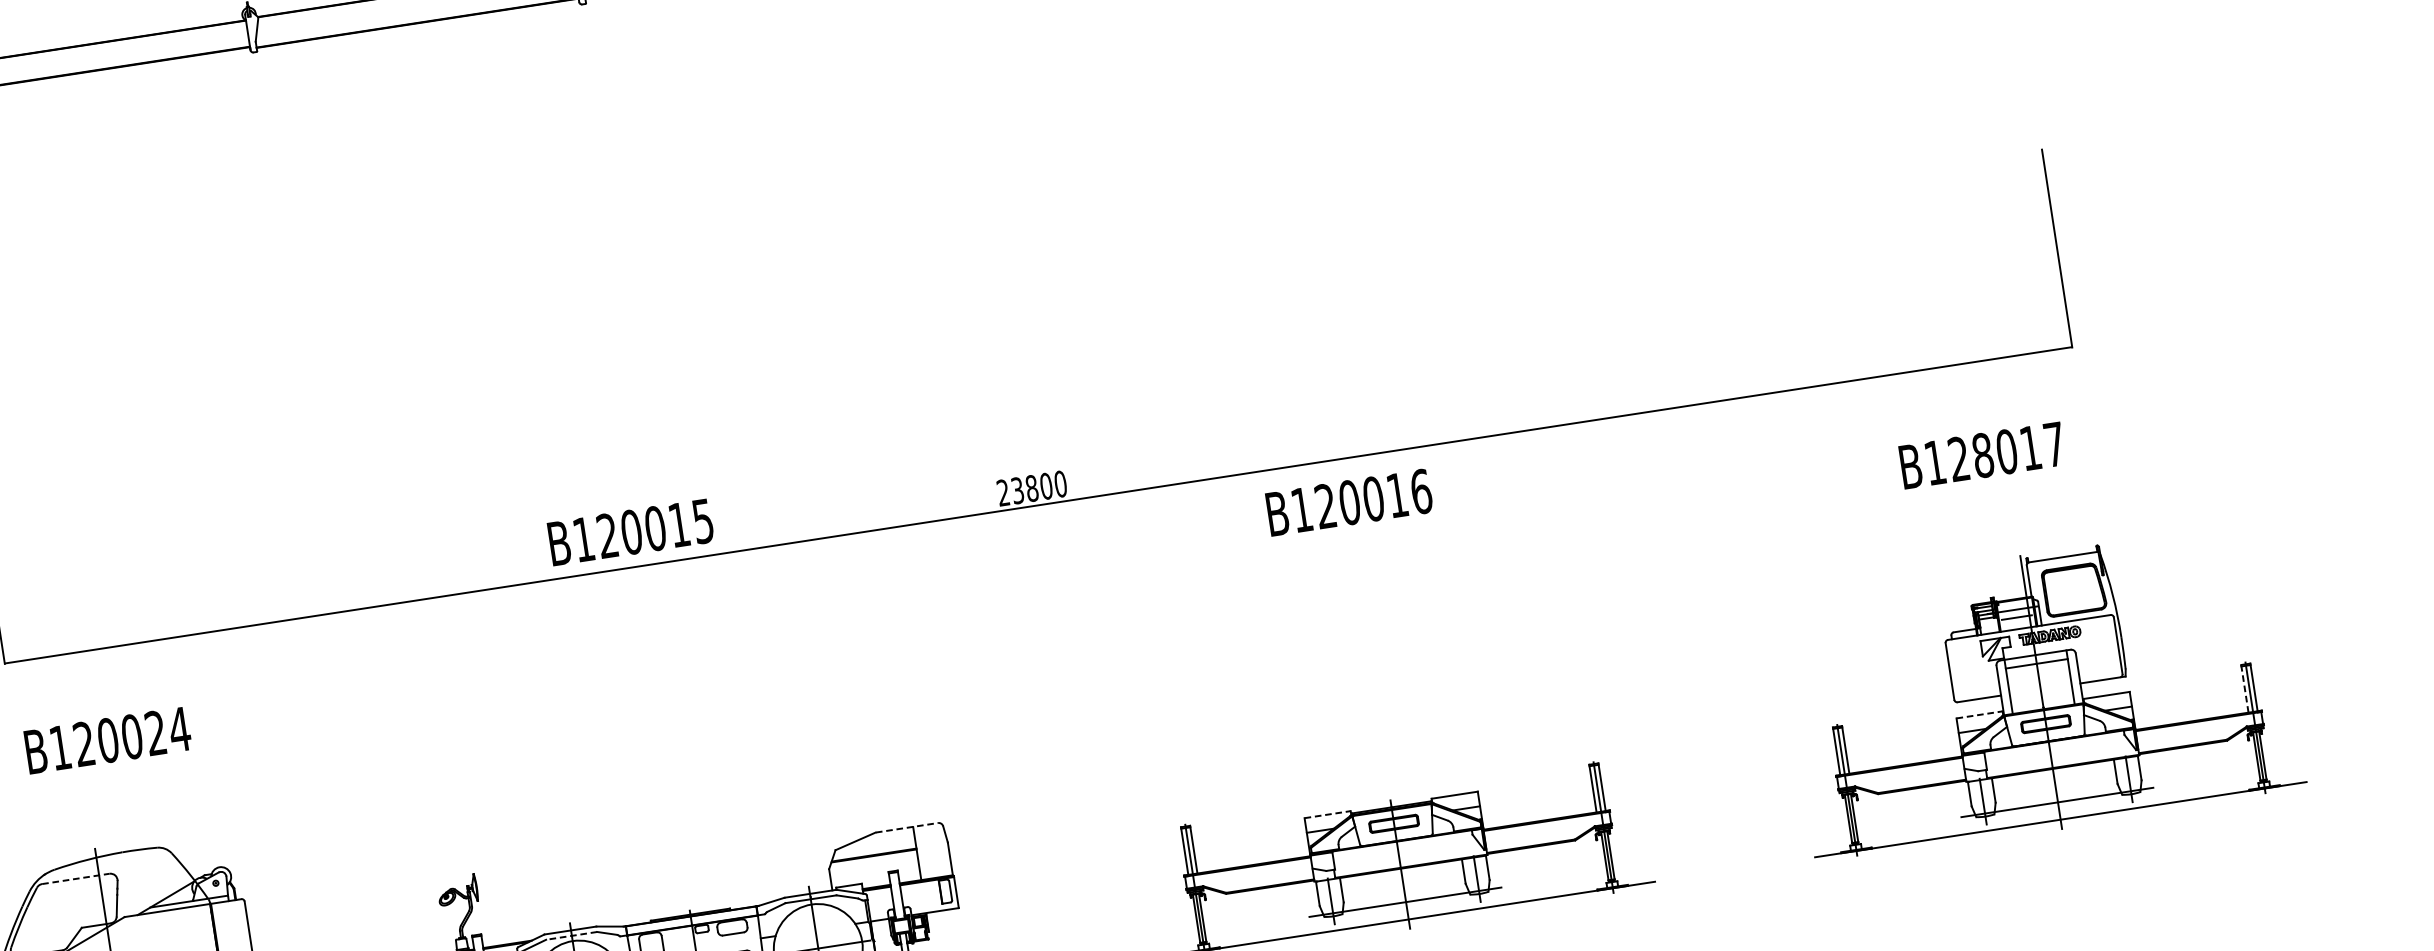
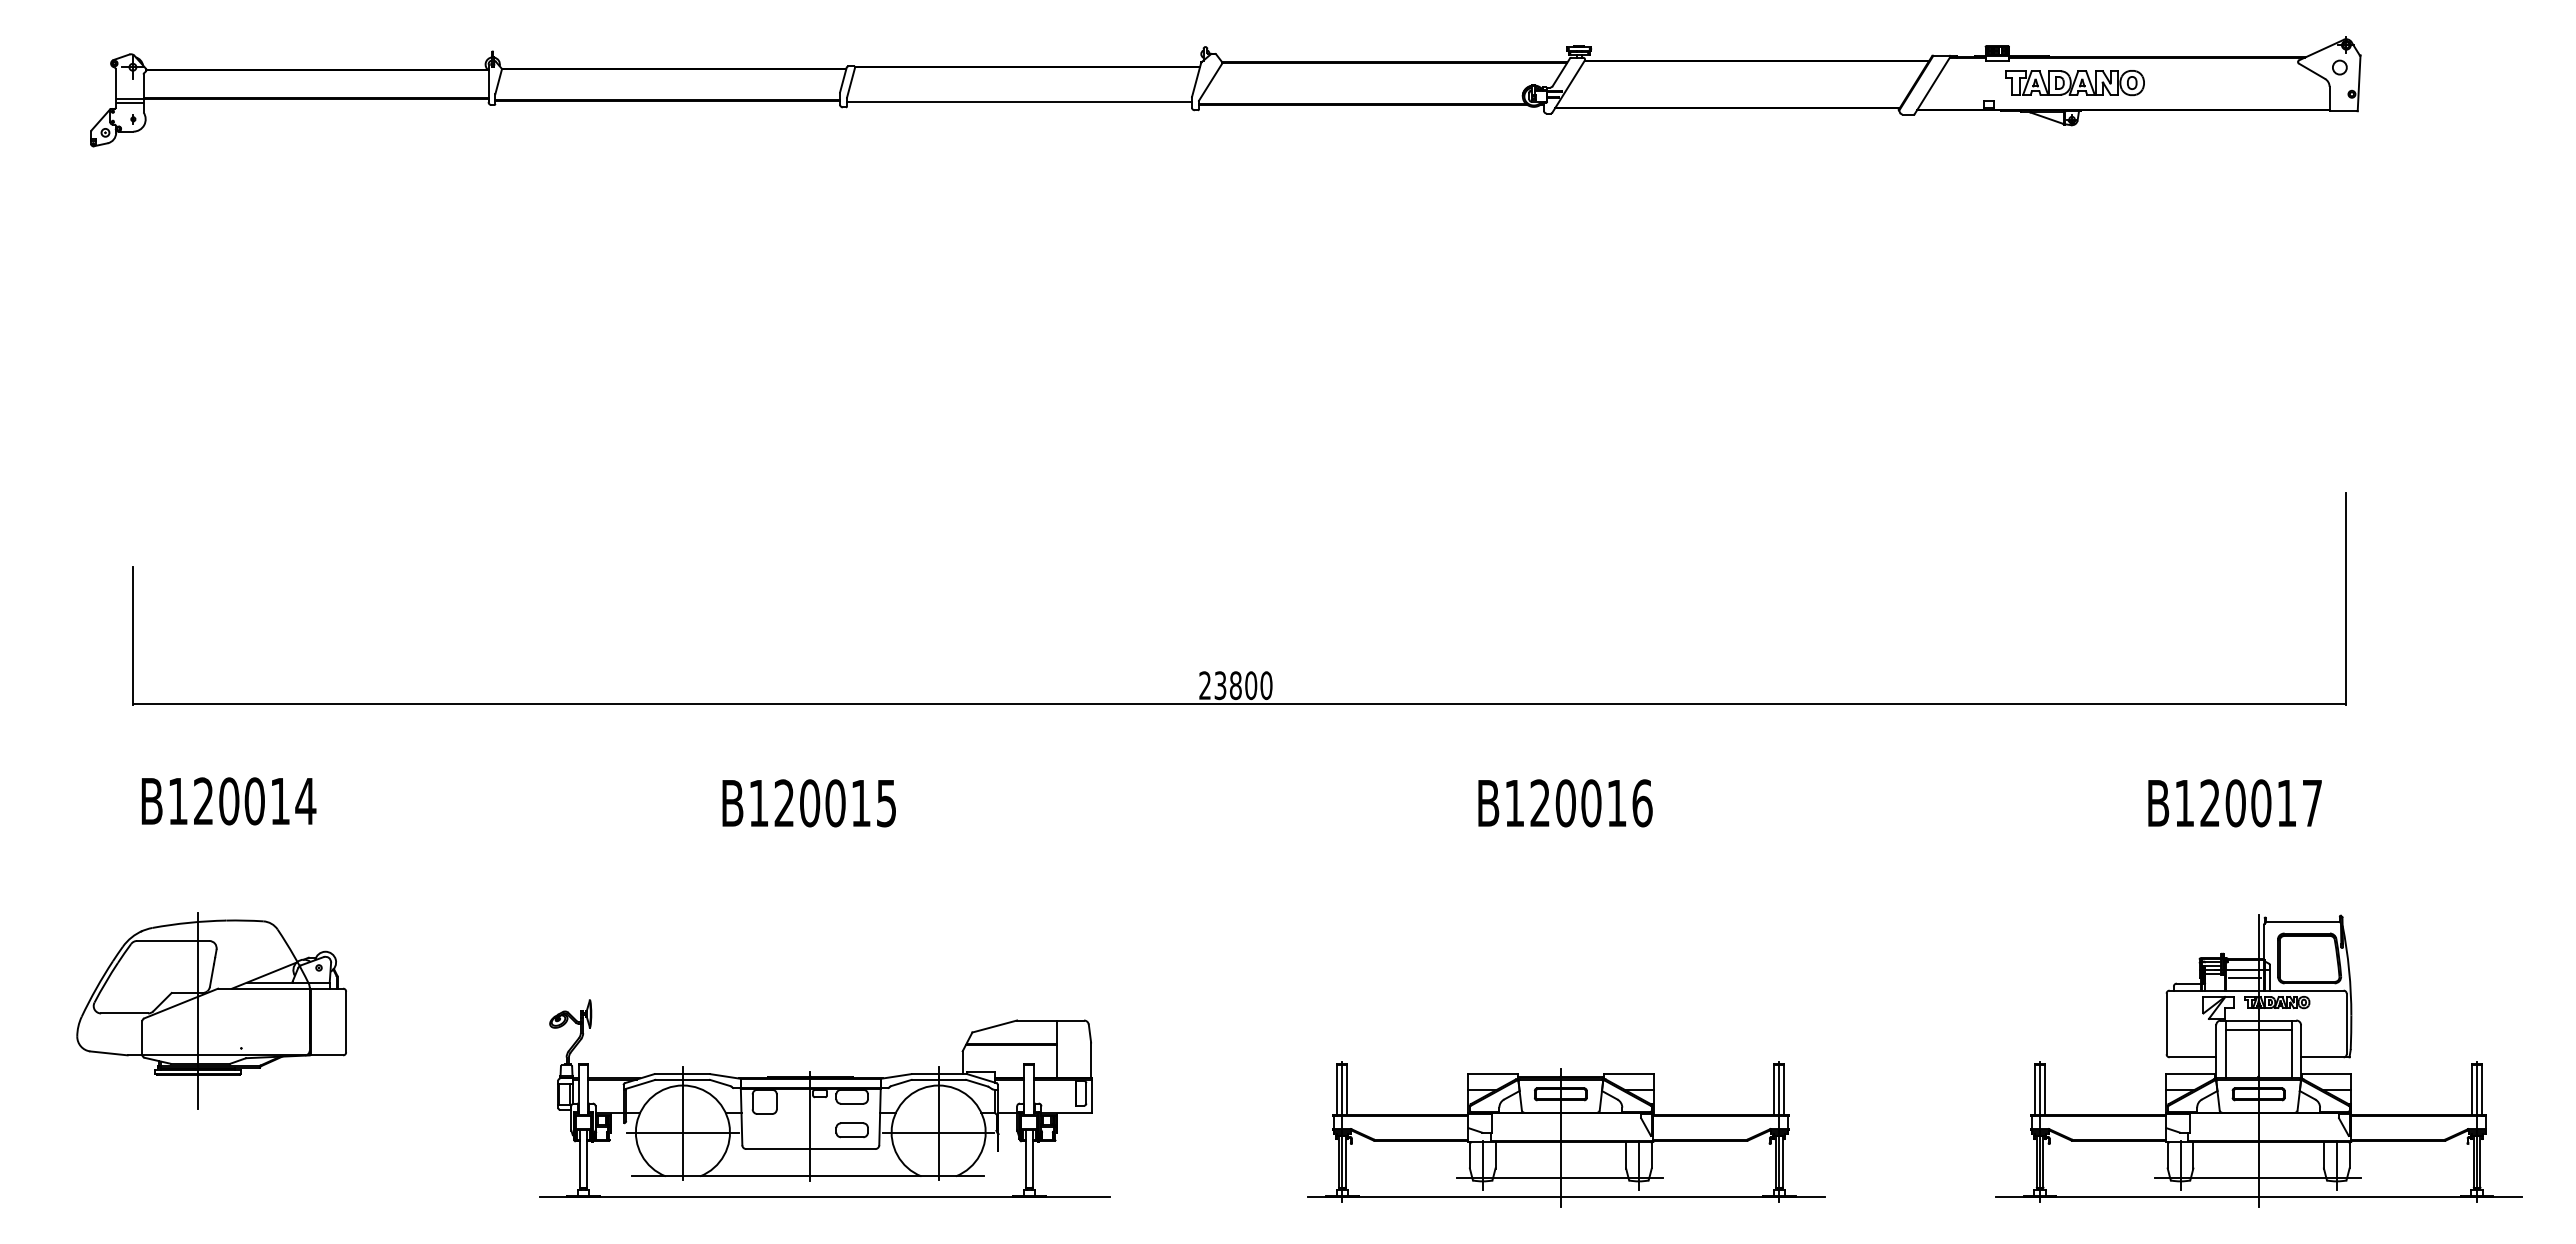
text: (1982, 455) -> (2235, 803), B128017 -> B120017
text: (1349, 502) -> (1565, 803), moved
text: (630, 532) -> (808, 803), moved
line: (2245, 689) -> (2472, 1089), dashed -> solid
line: (1979, 715) -> (2190, 1074), dashed -> solid
text: (155, 732) -> (279, 800), B120024 -> B120014
line: (1327, 815) -> (1492, 1074), dashed -> solid
line: (907, 827) -> (1051, 1020), dashed -> solid
line: (76, 878) -> (173, 940), dashed -> solid
line: (571, 935) -> (682, 1079), dashed -> solid

